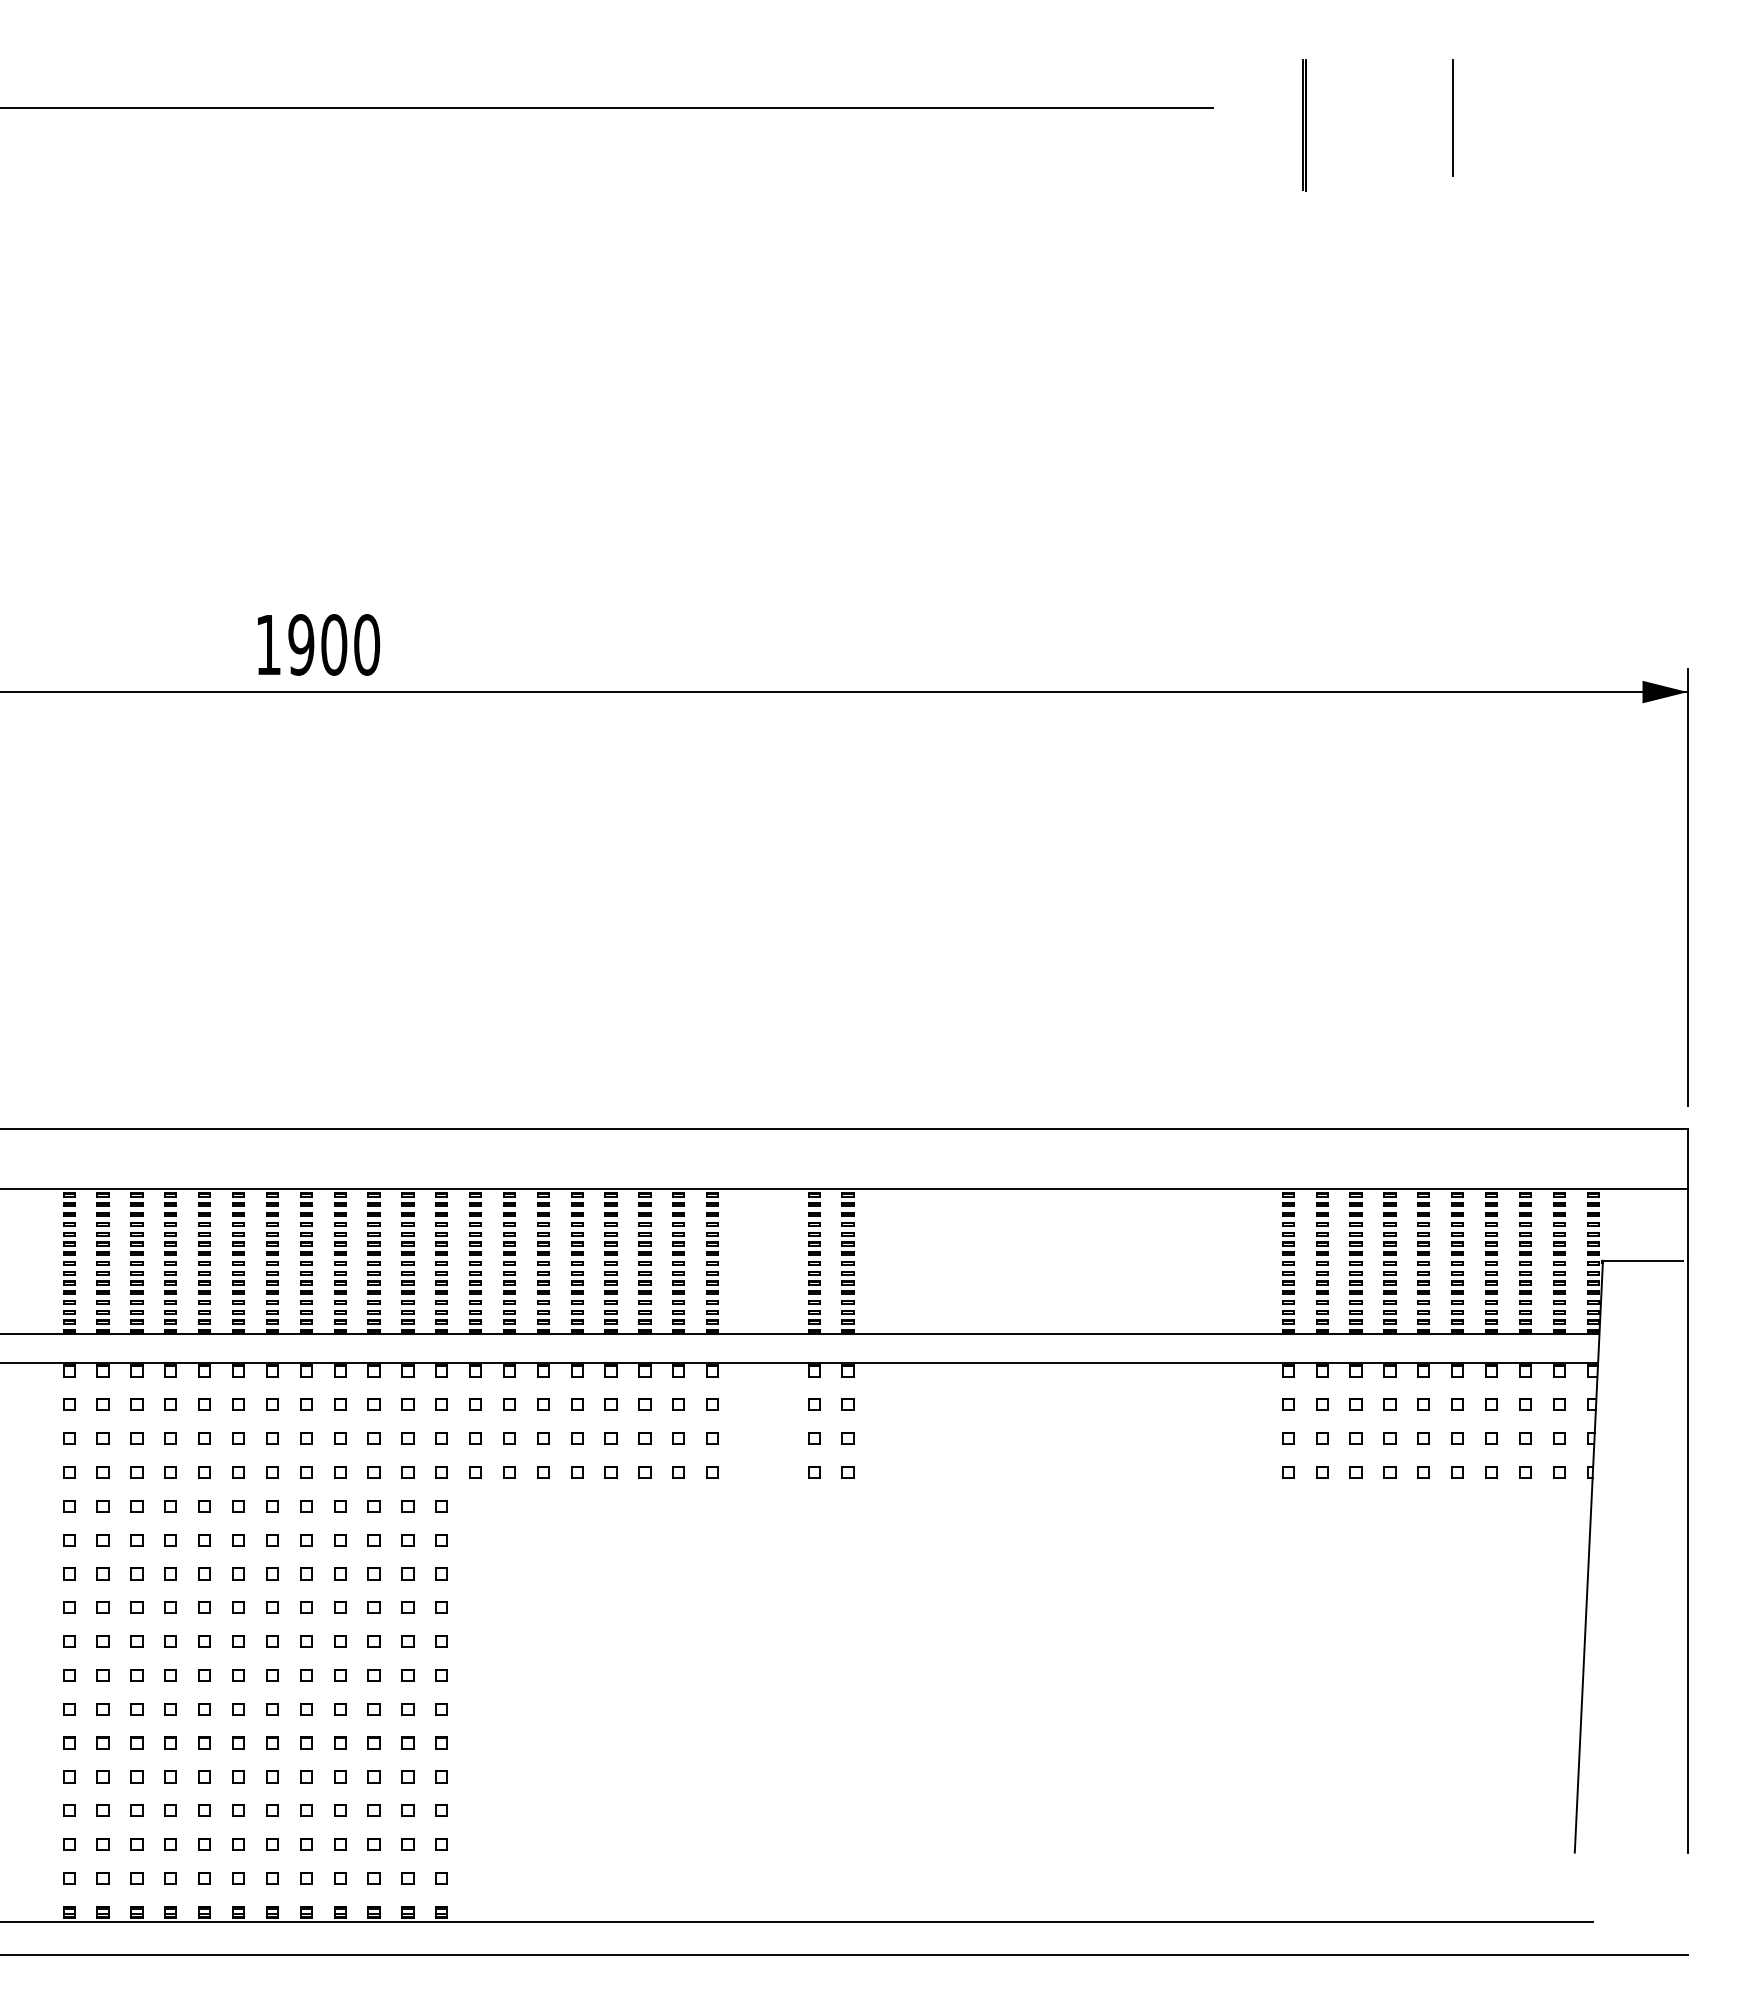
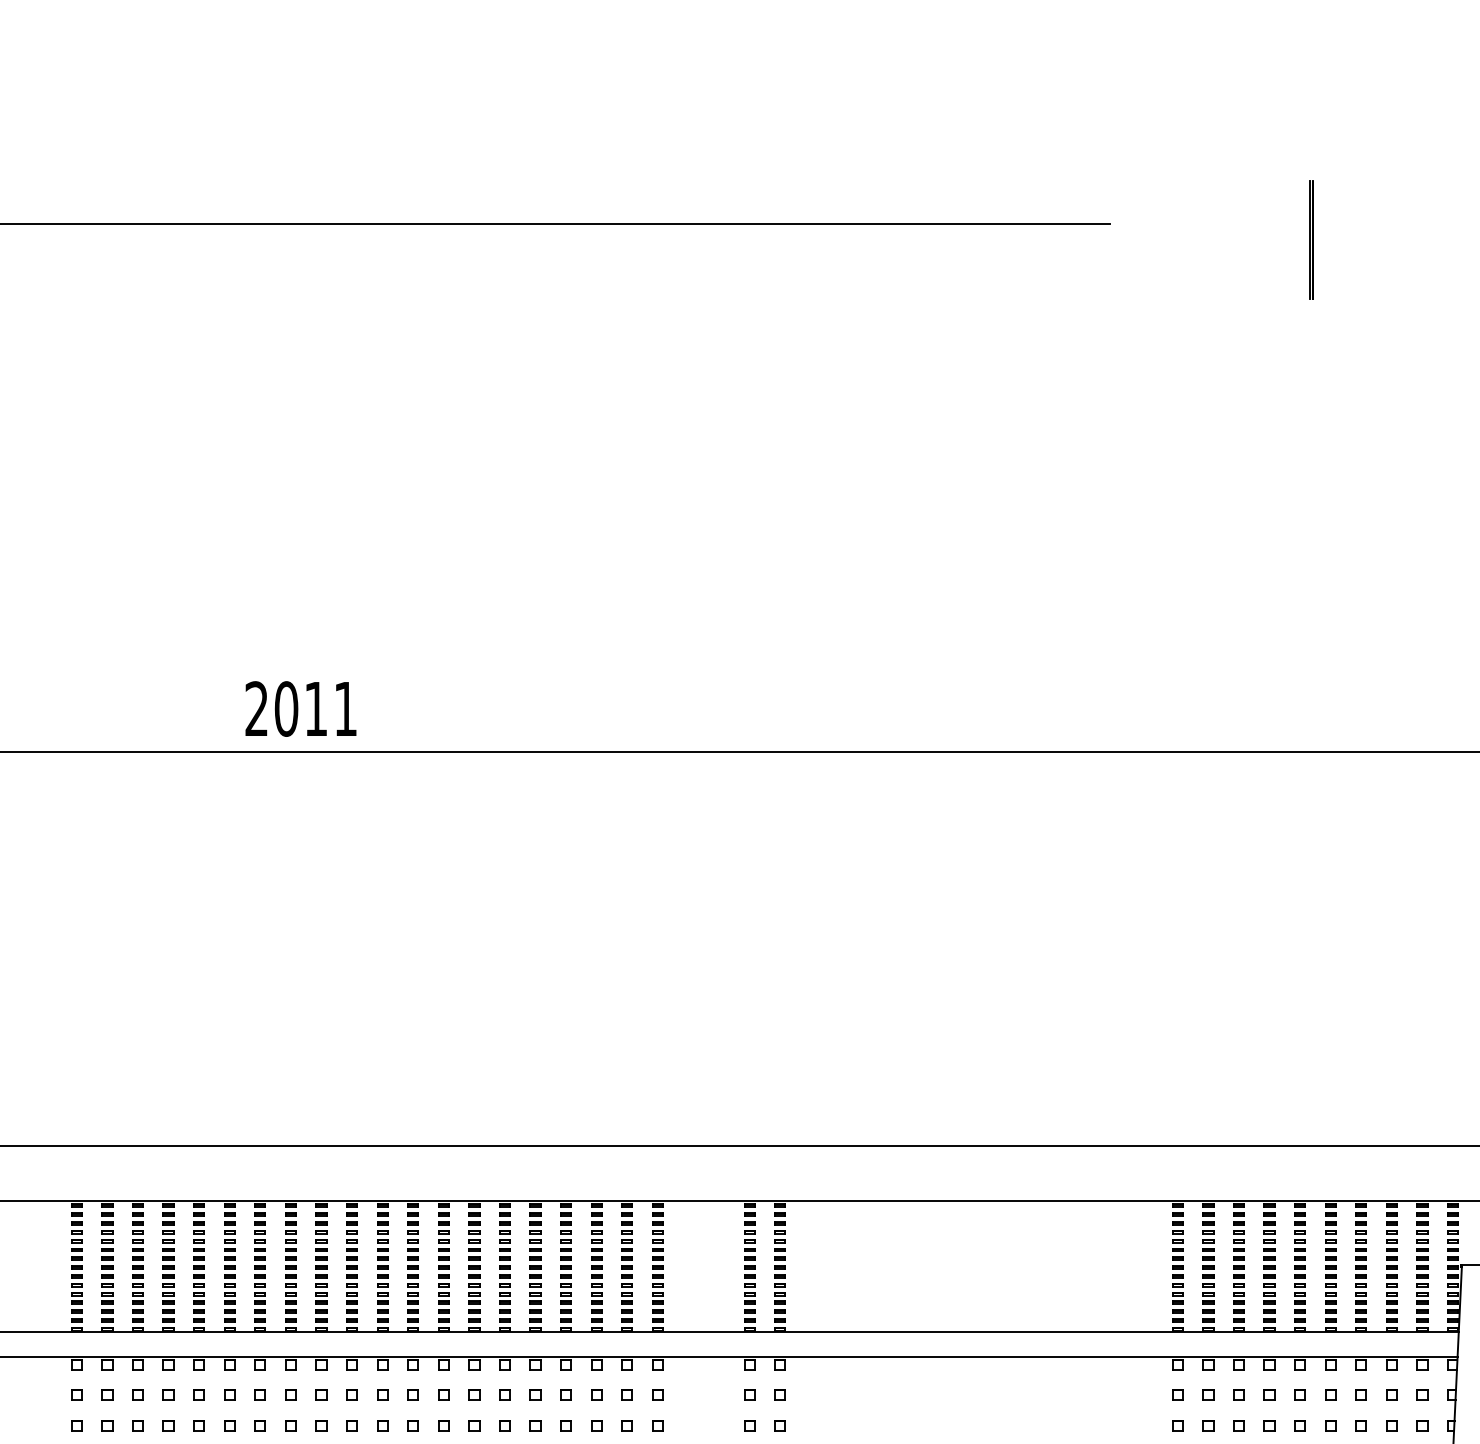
line: (1452, 117) -> (1326, 232), removed
line: (1303, 125) -> (1310, 239), moved
text: (318, 644) -> (301, 708), 1900 -> 2011

